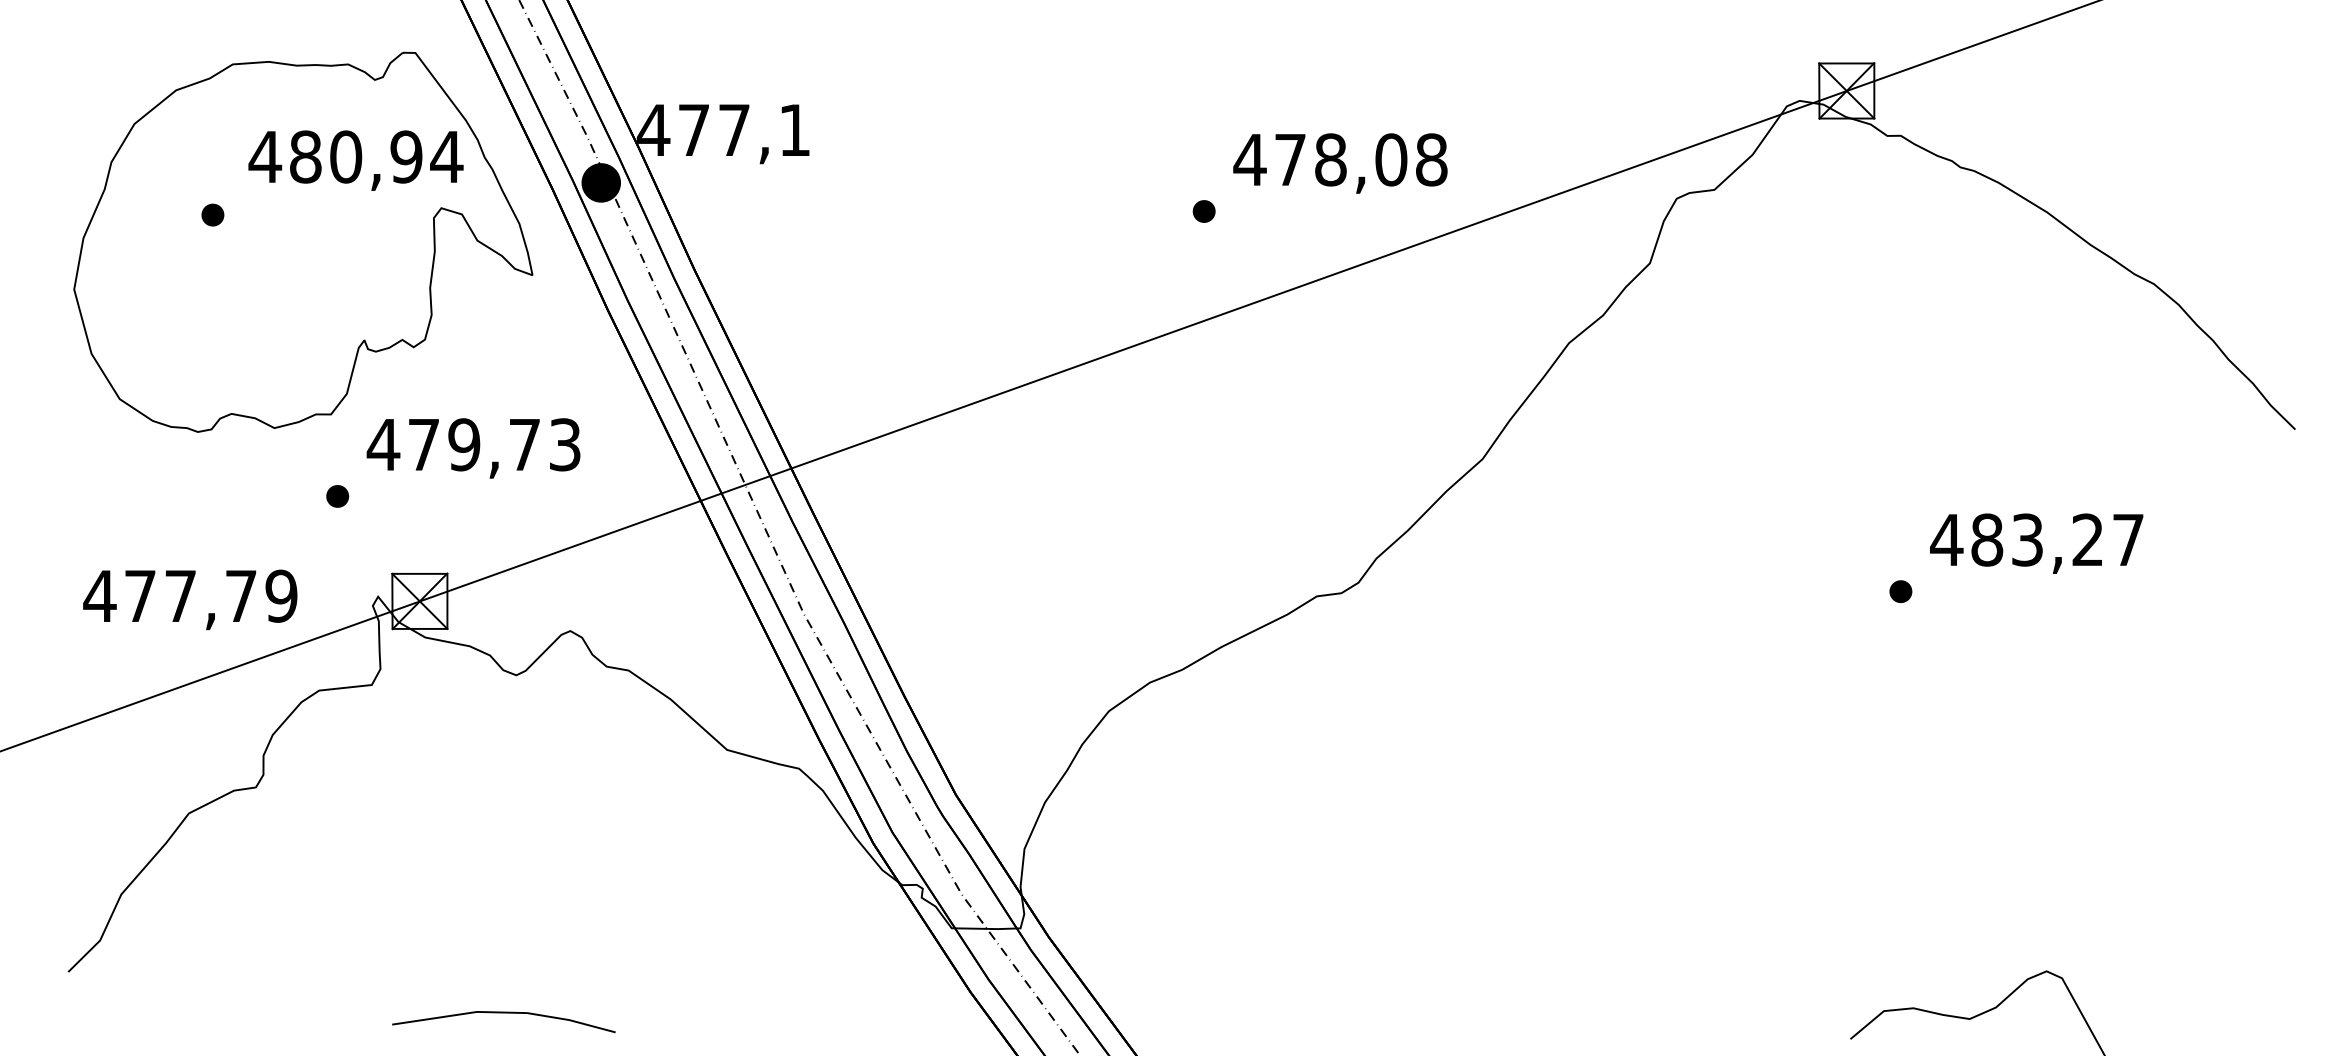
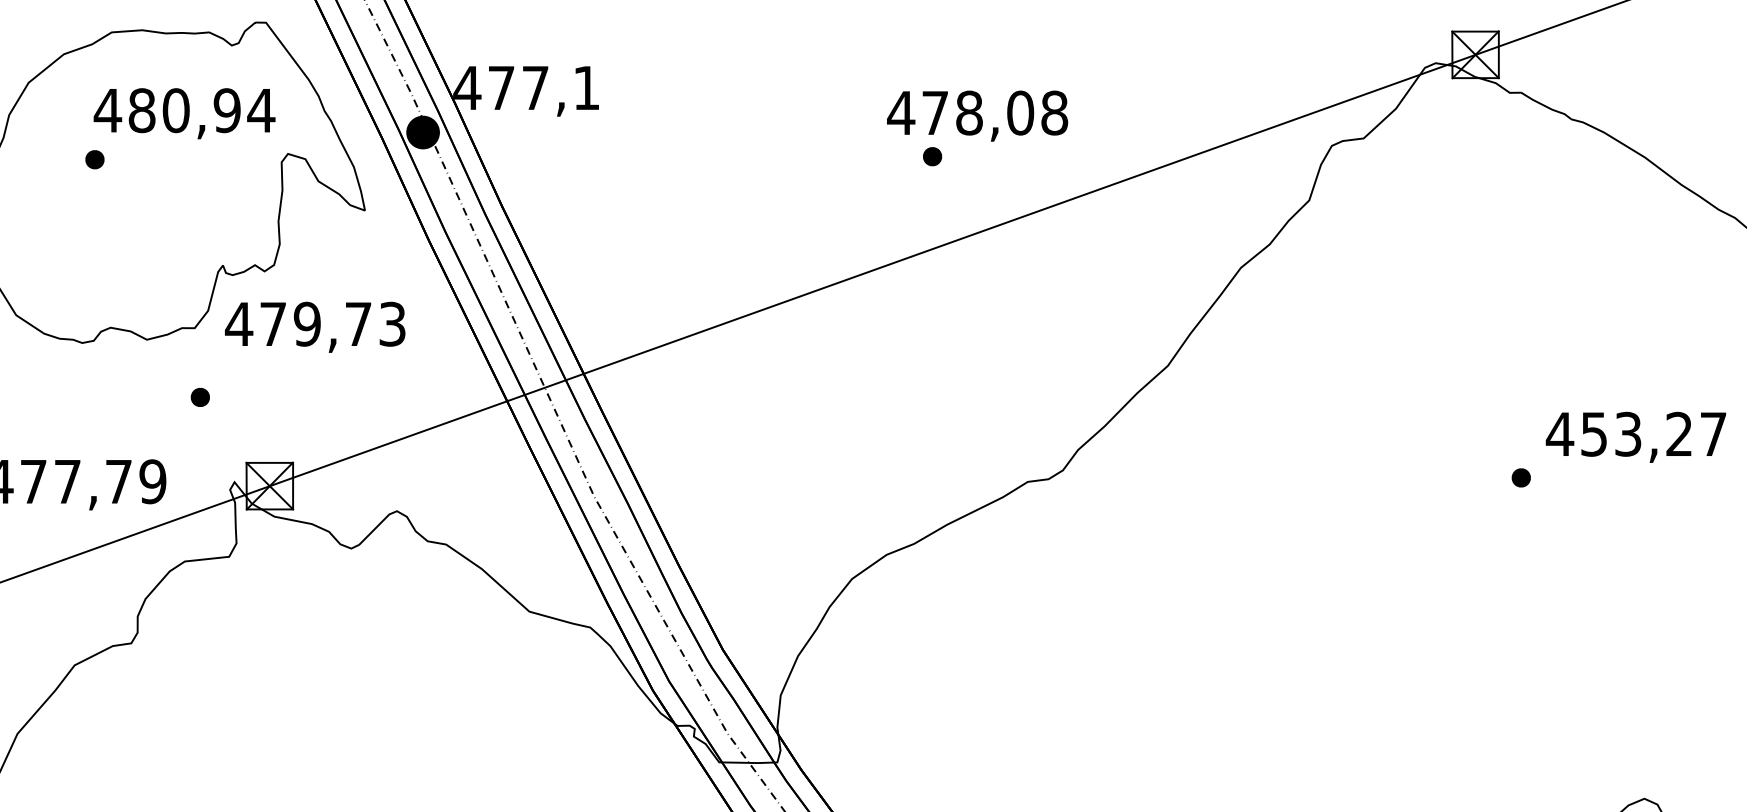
text: (355, 160) -> (184, 113), moved
text: (1340, 163) -> (977, 116), moved
text: (473, 448) -> (315, 327), moved
text: (1987, 539) -> (1594, 433), 483,27 -> 453,27

